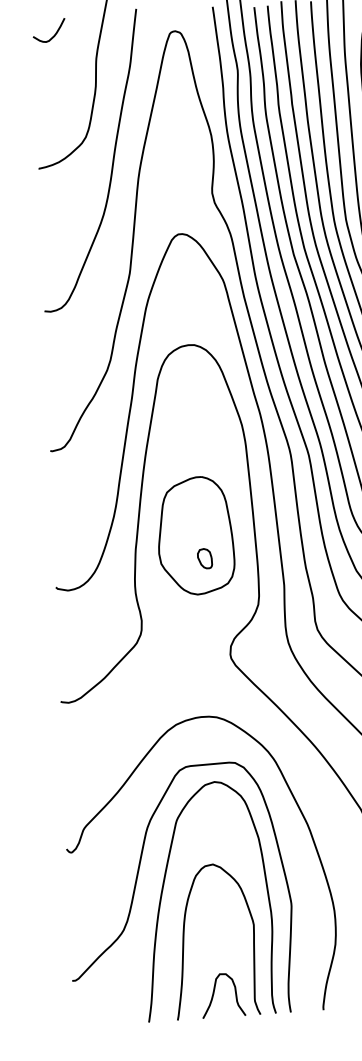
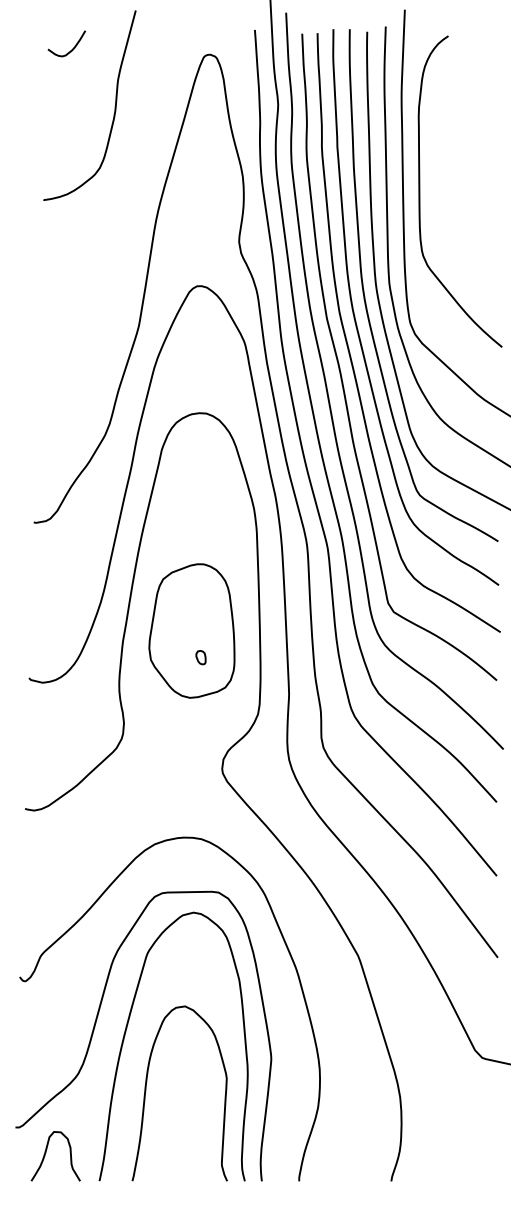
curve: (112, 162) -> (127, 199), removed
part: (204, 558) -> (200, 657), size x0.6
curve: (214, 993) -> (46, 1153), moved

